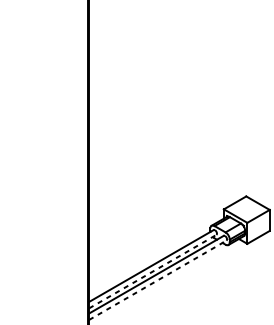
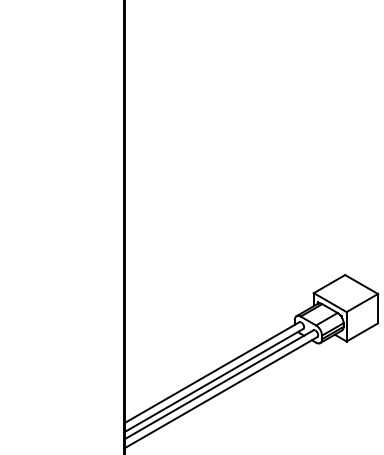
line: (153, 271) -> (214, 380), dashed -> solid
line: (158, 280) -> (221, 392), dashed -> solid

